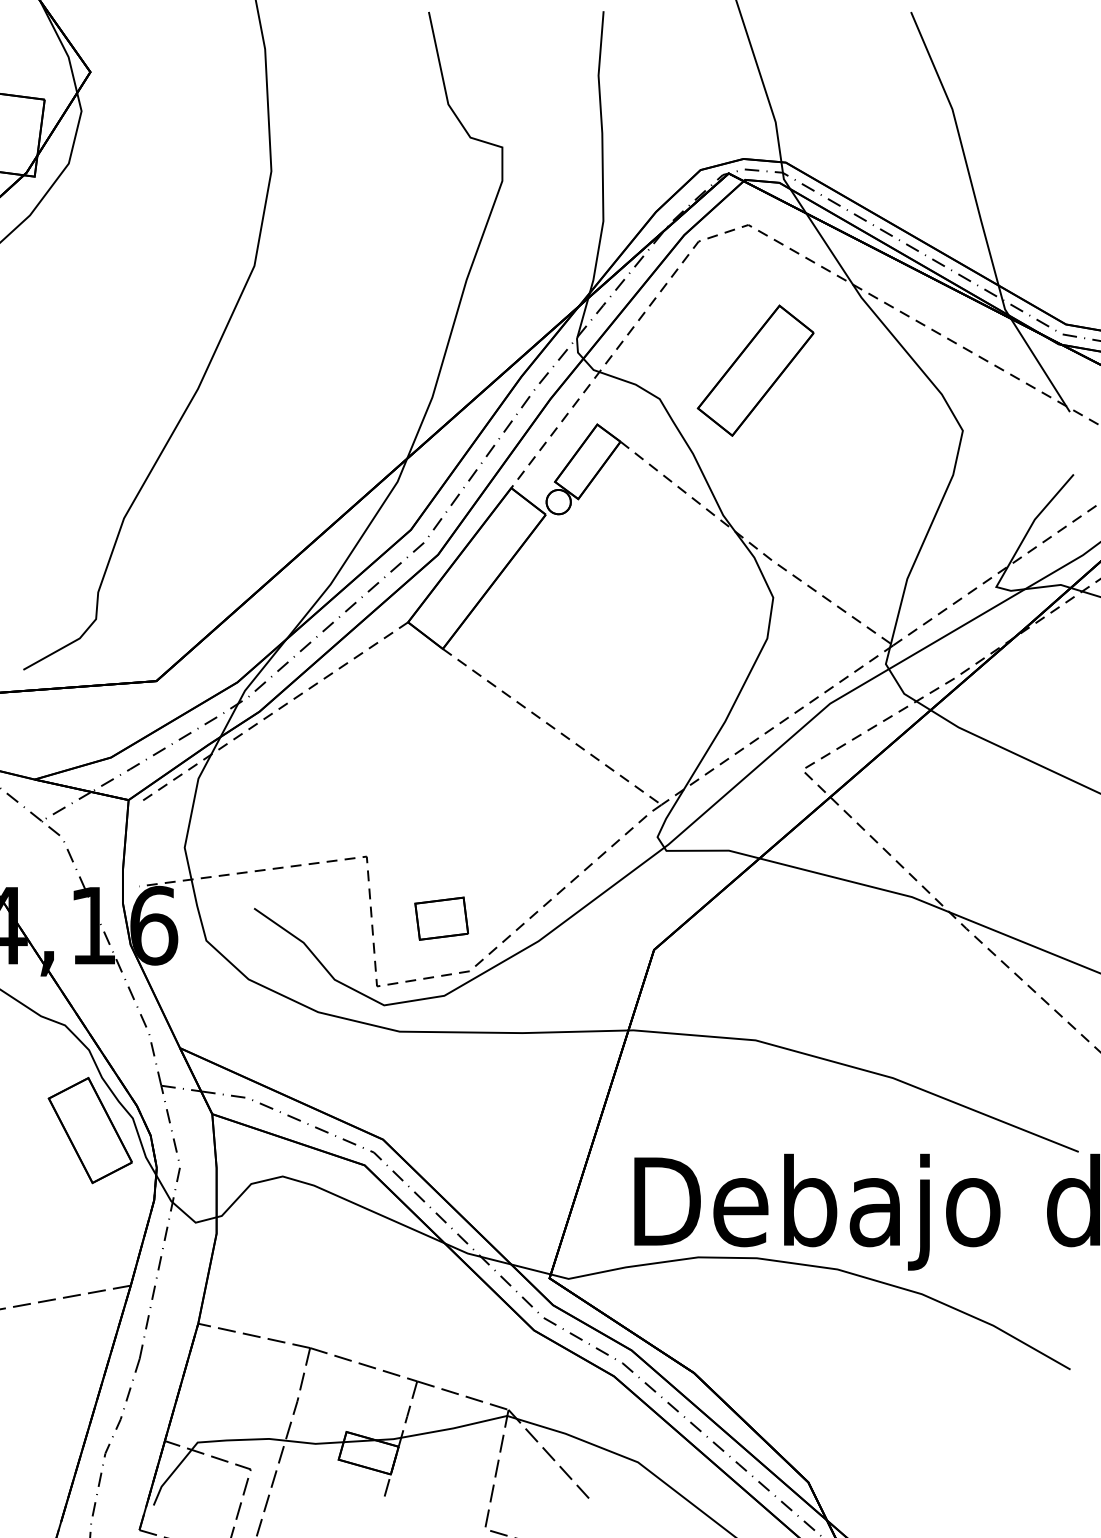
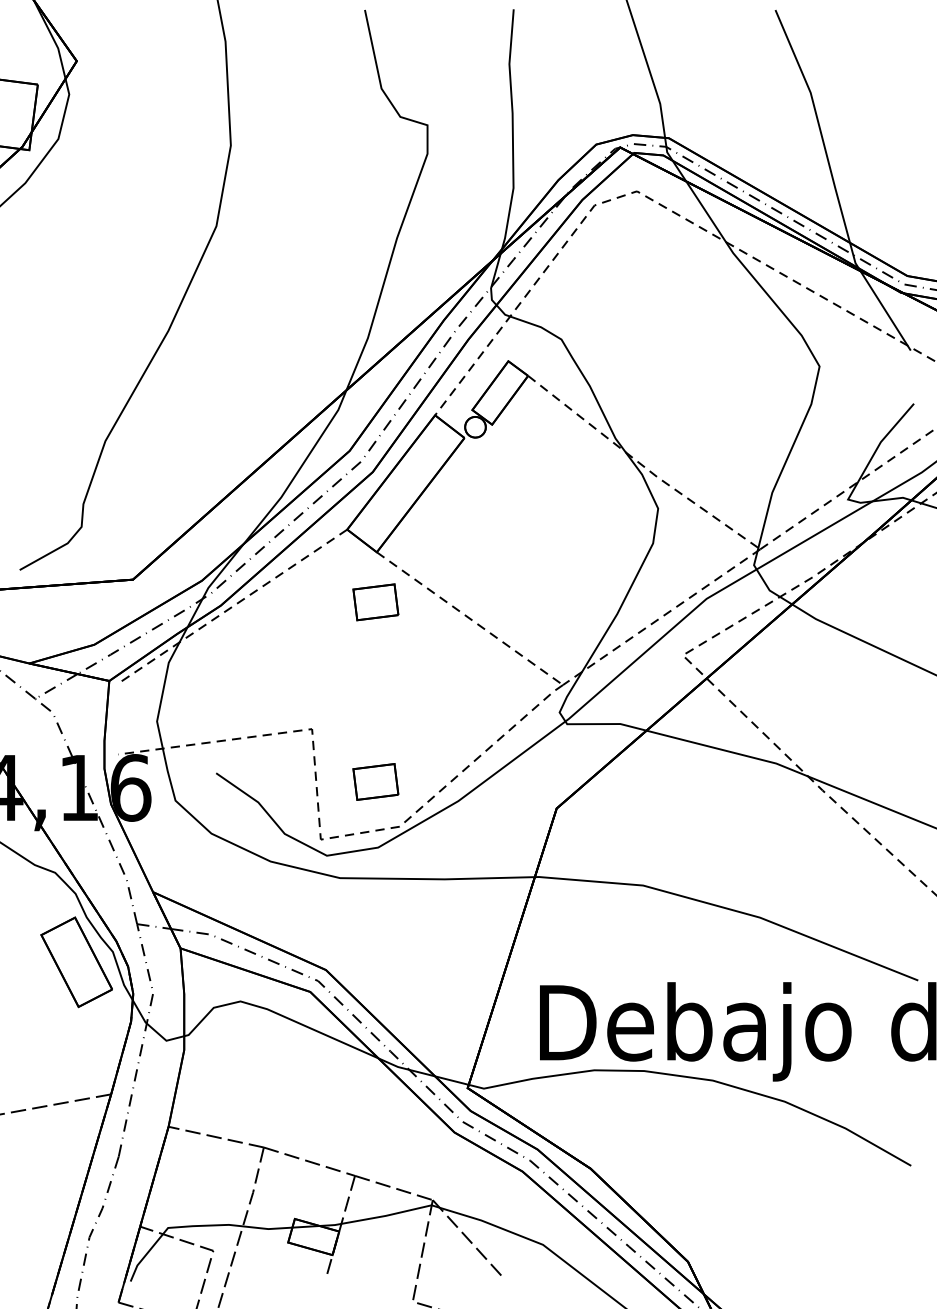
part: (755, 370) -> (643, 315), removed
part: (441, 707) -> (375, 602), added

